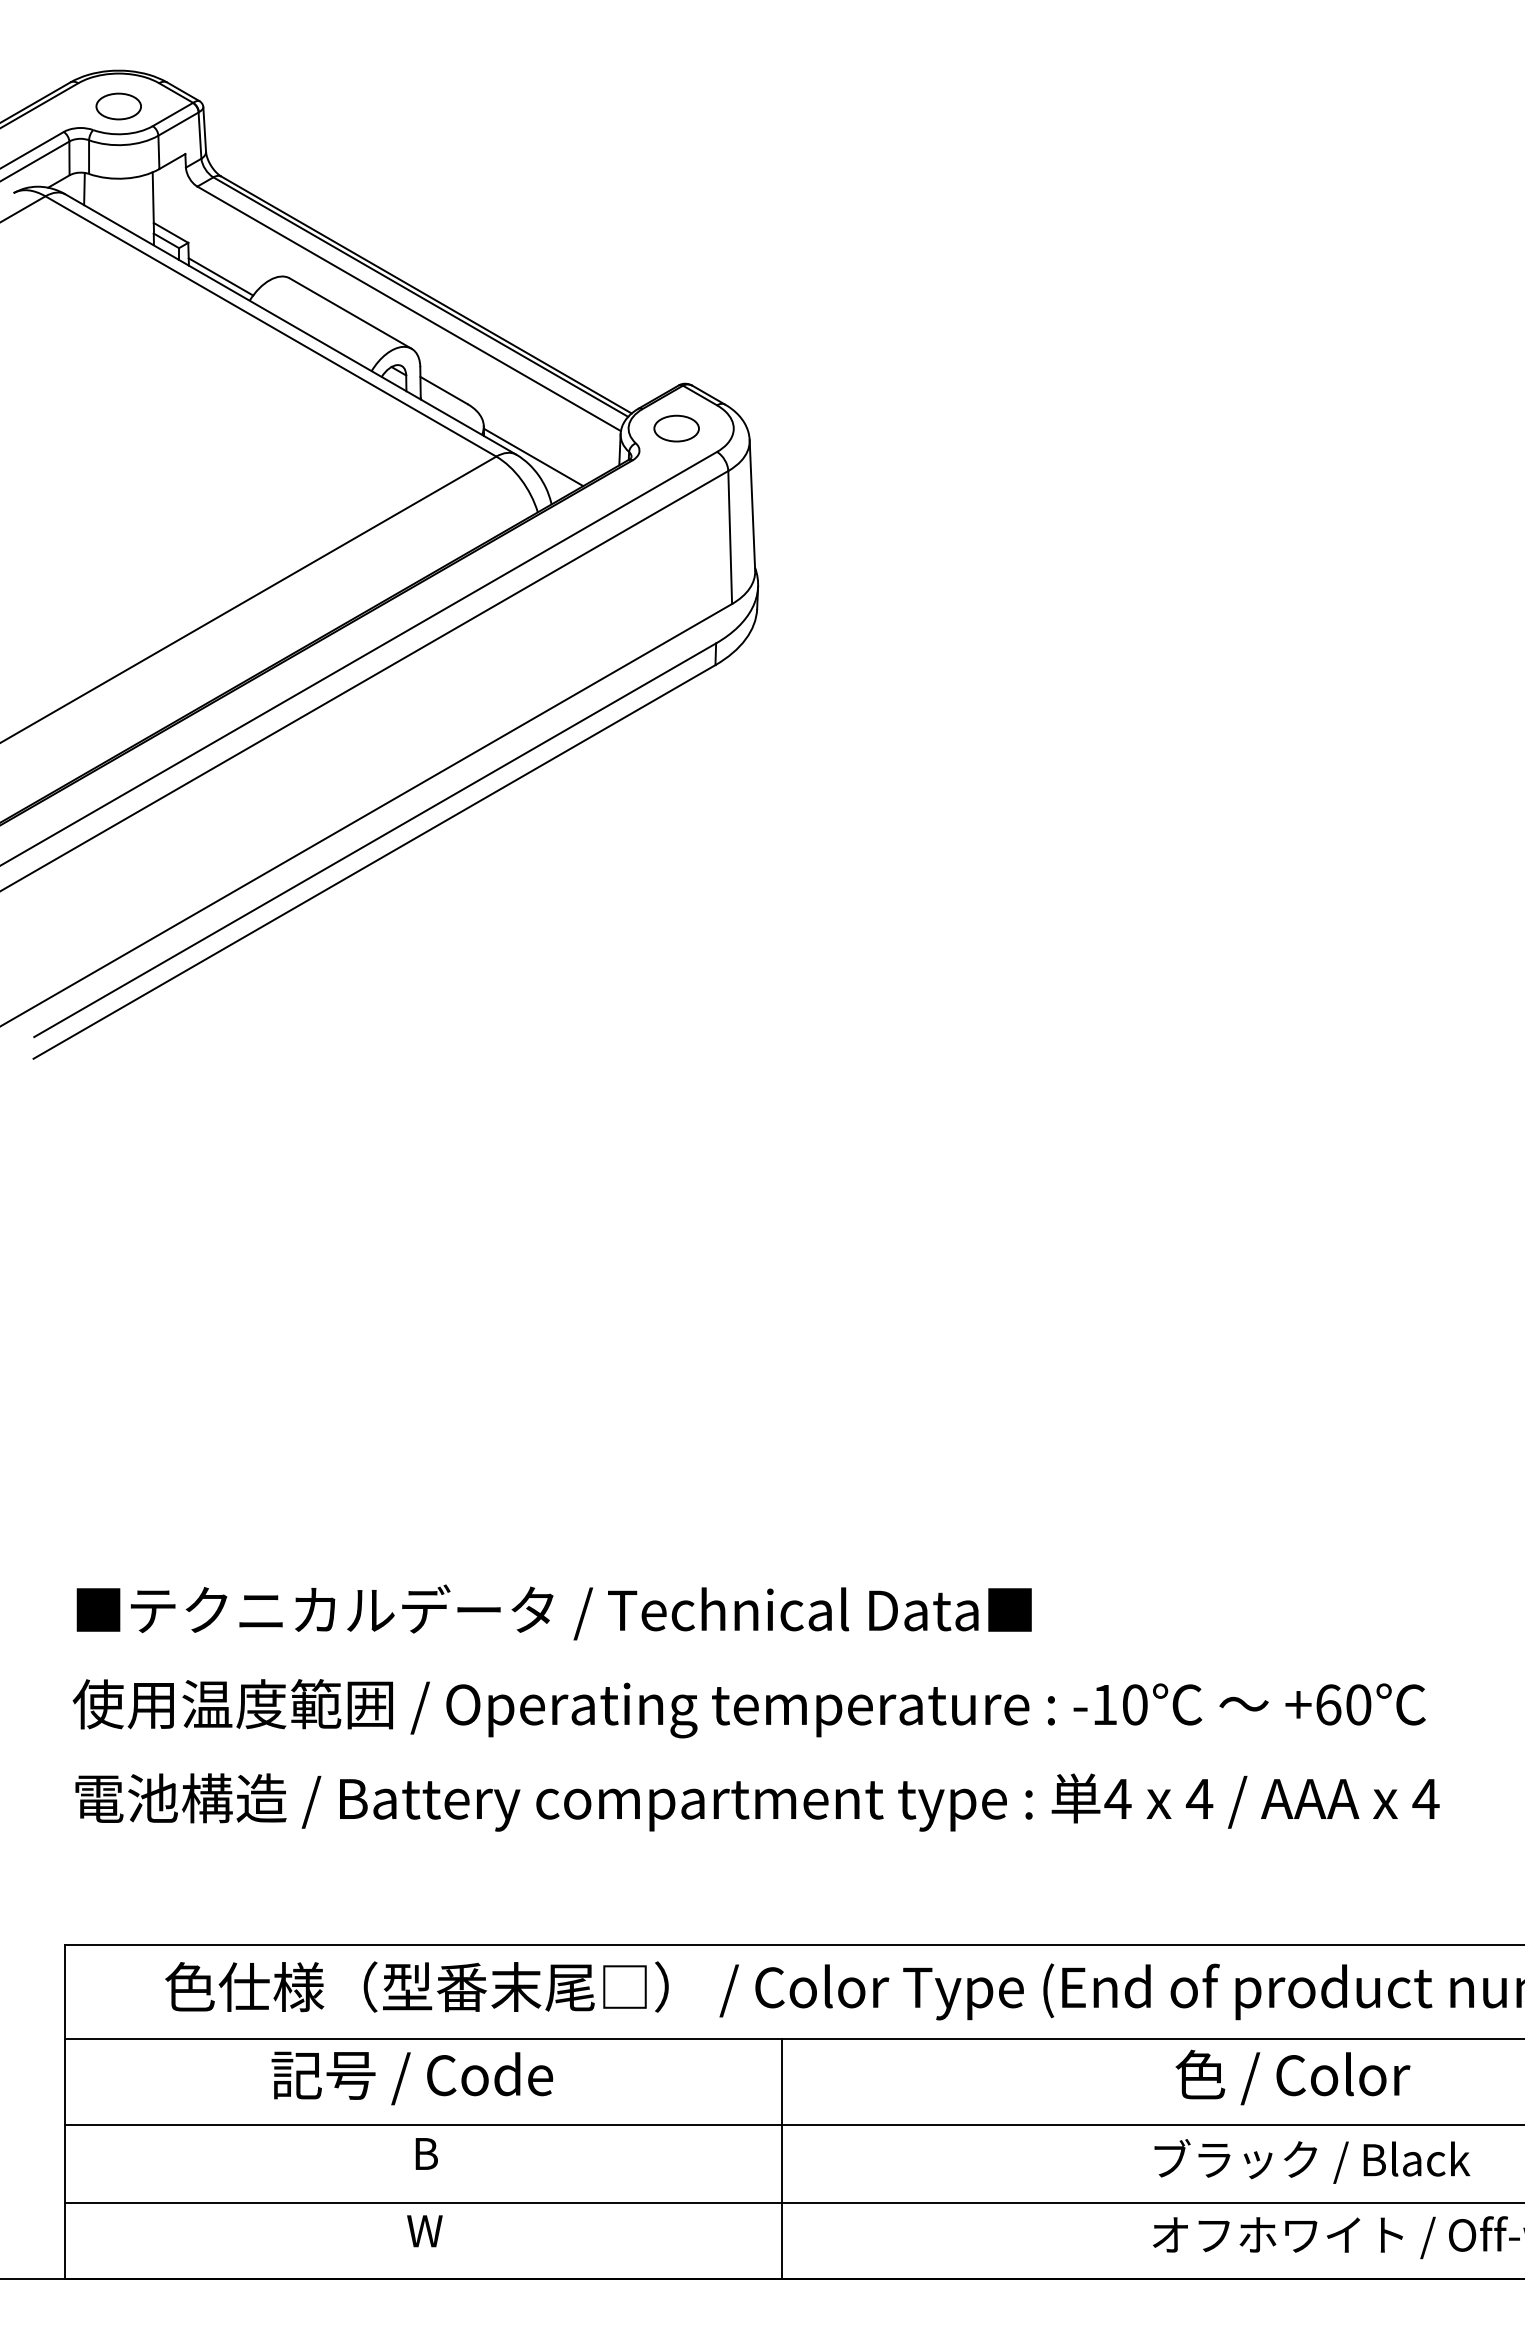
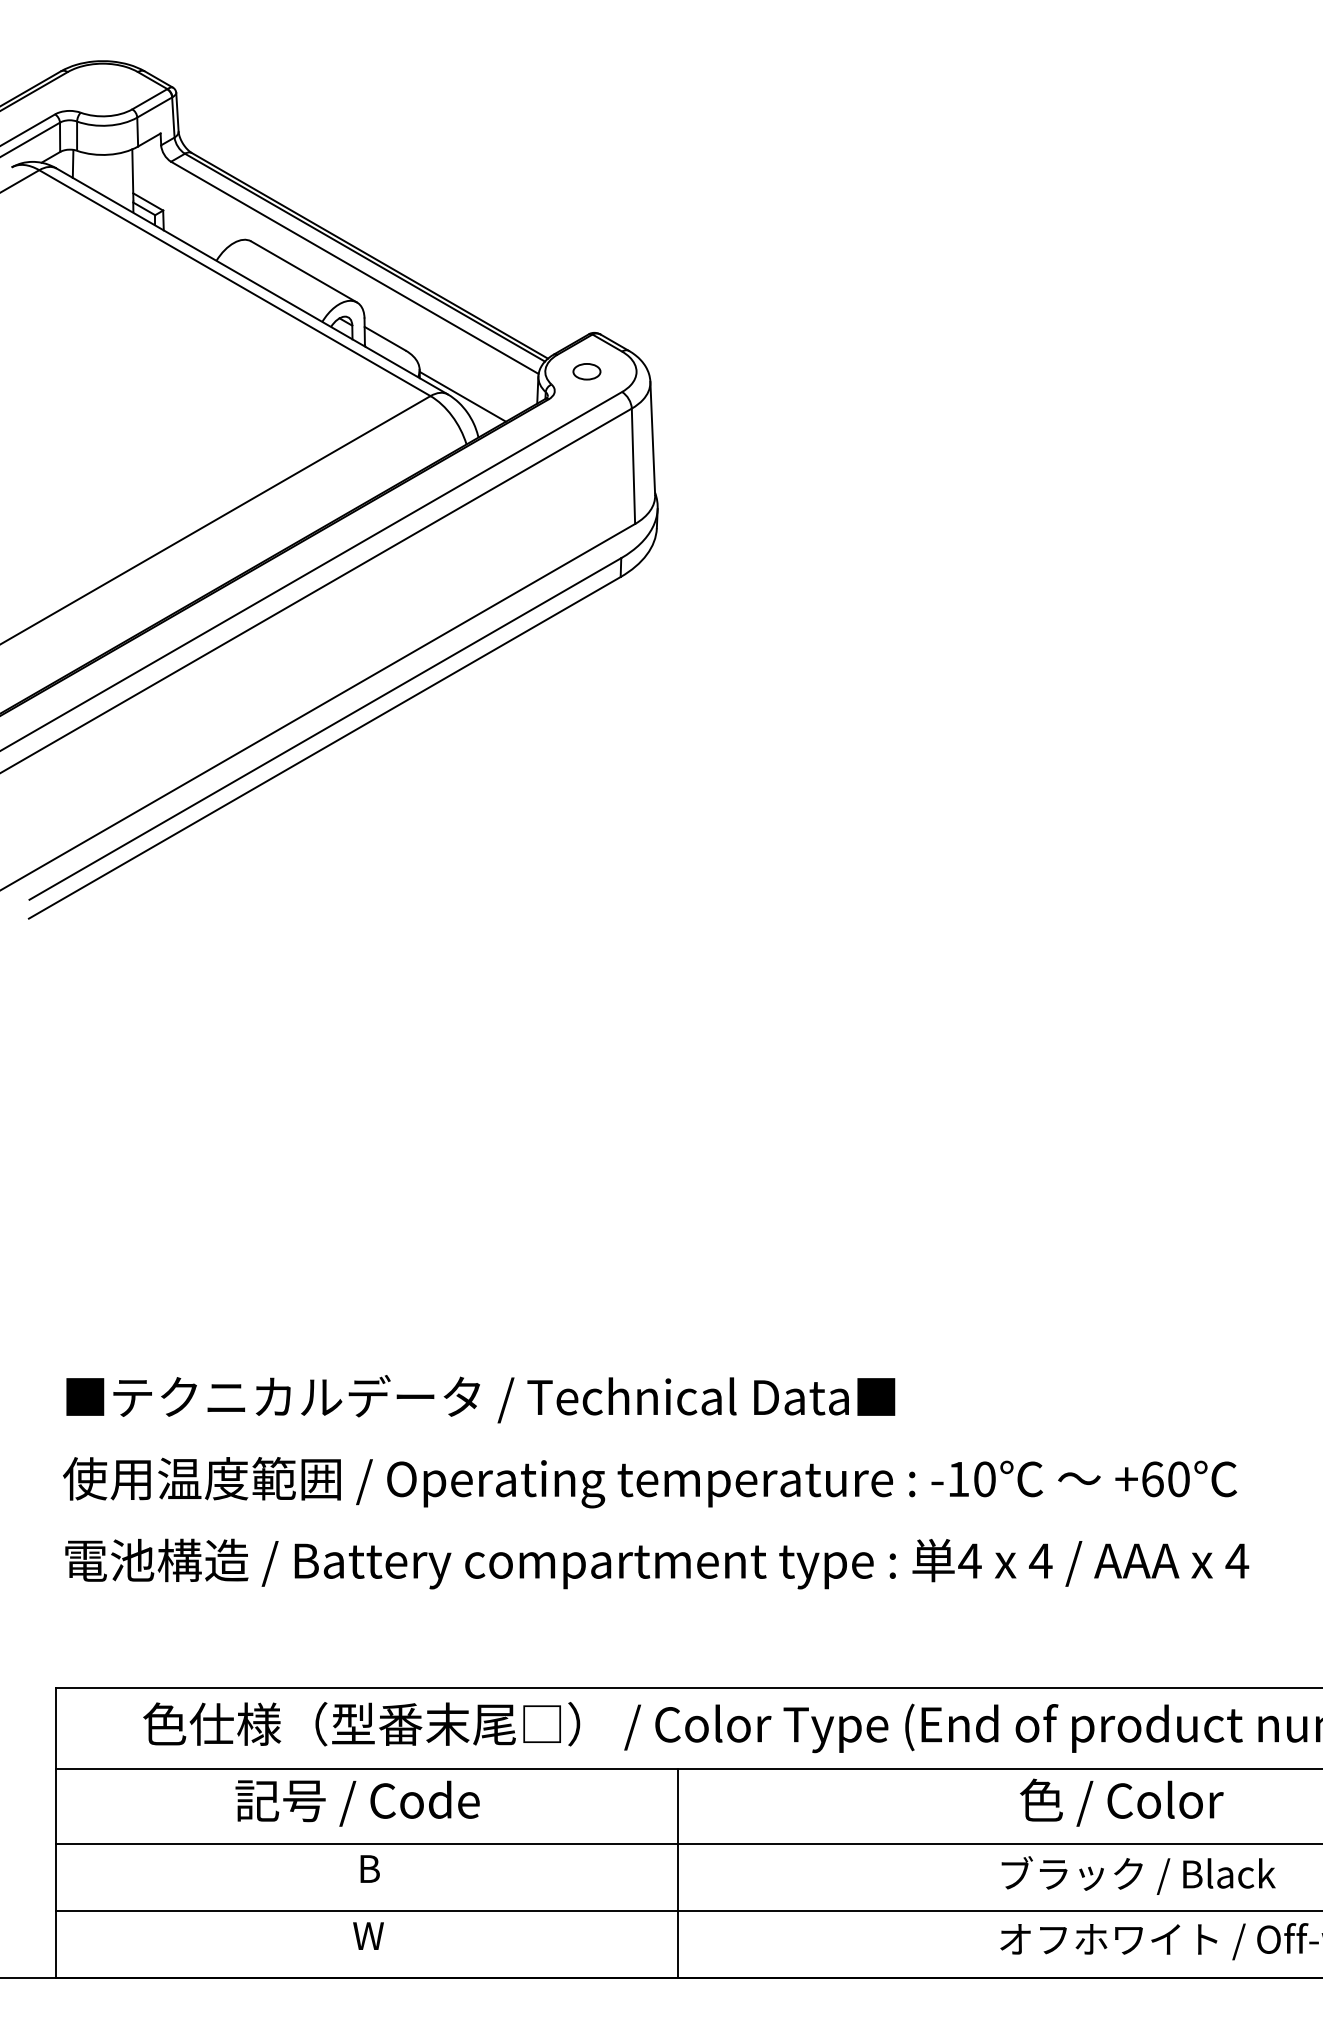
part: (118, 106) -> (102, 92), removed
line: (220, 276) -> (191, 239), removed
part: (676, 428) -> (586, 371), size x0.7

